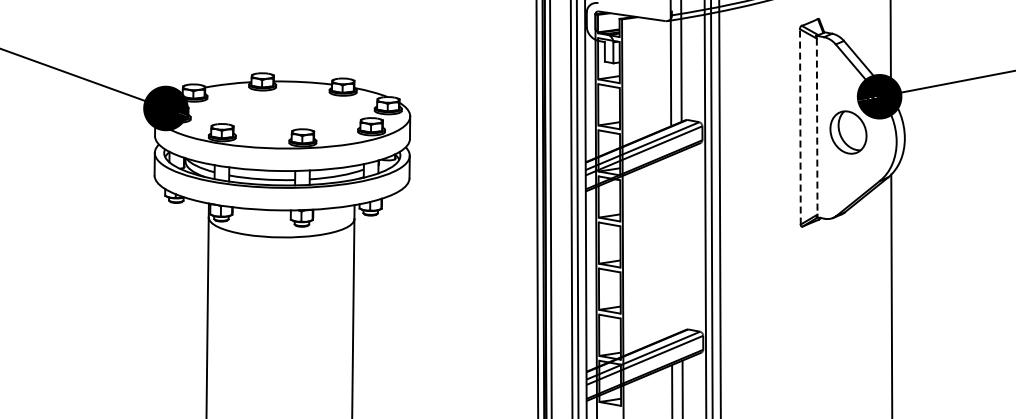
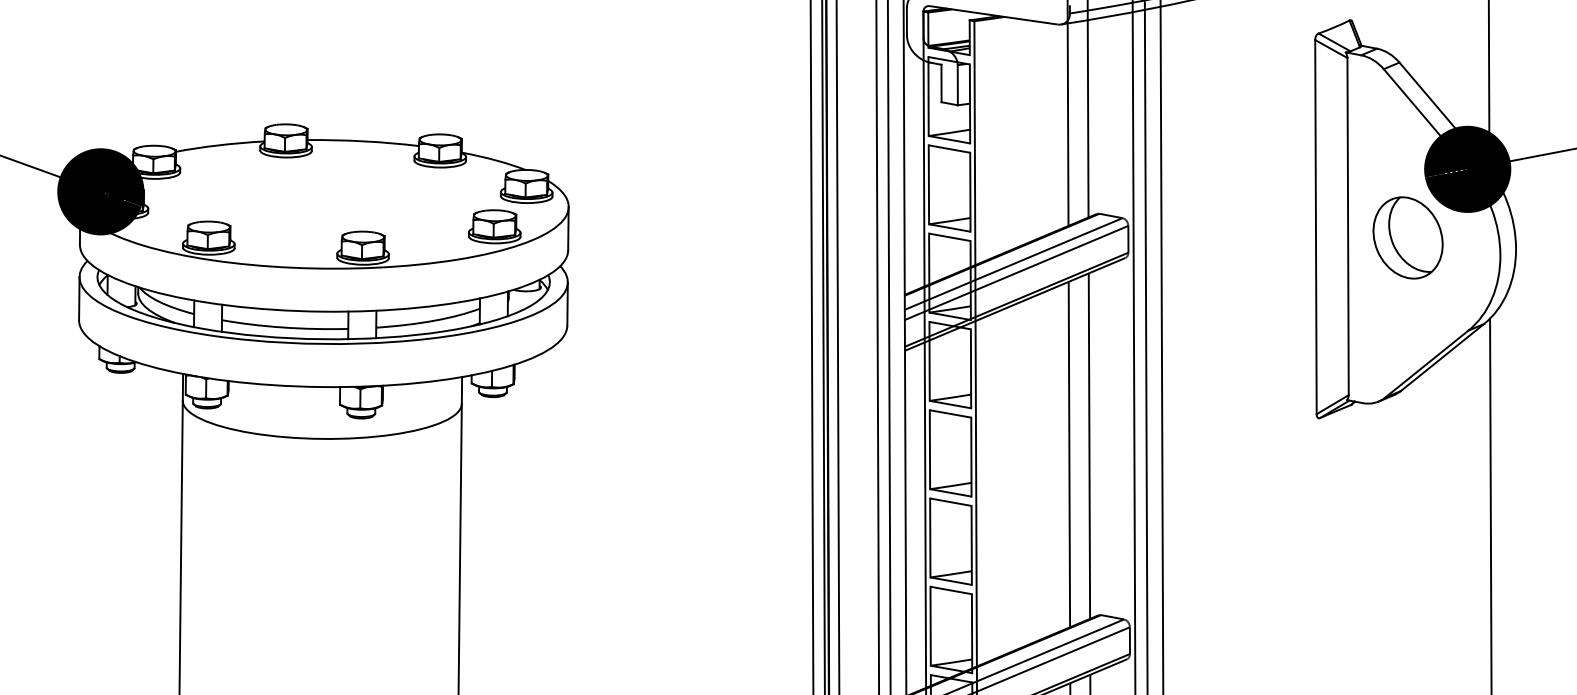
line: (800, 126) -> (1316, 226), dashed -> solid
line: (817, 127) -> (1348, 228), dashed -> solid
line: (681, 241) -> (1088, 446), added
line: (671, 245) -> (1069, 454), added

